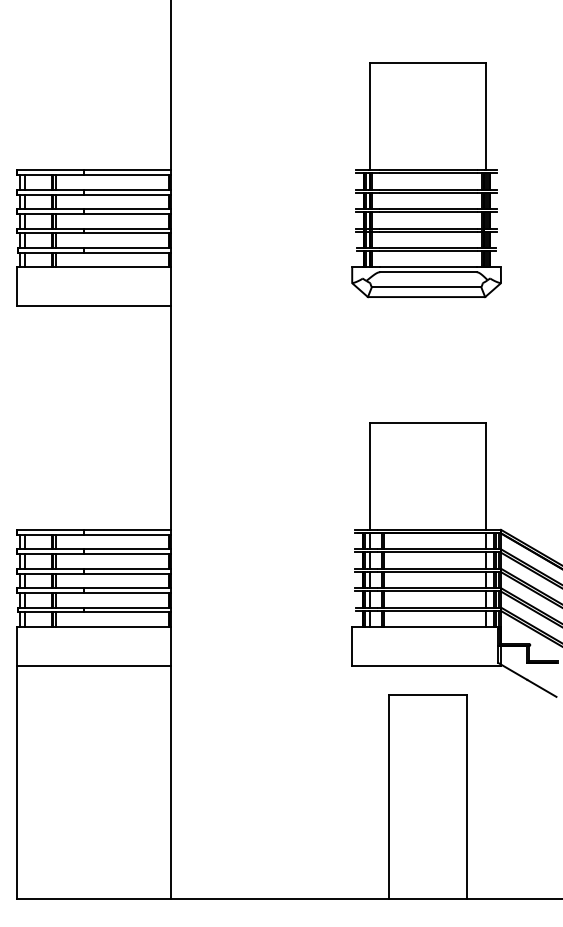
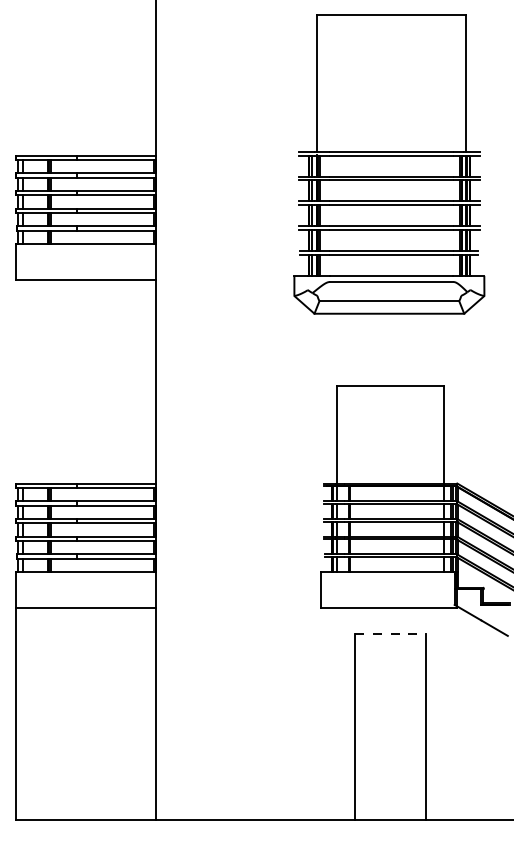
part: (426, 180) -> (389, 164), size x1.4
line: (428, 695) -> (391, 634), solid -> dashed

